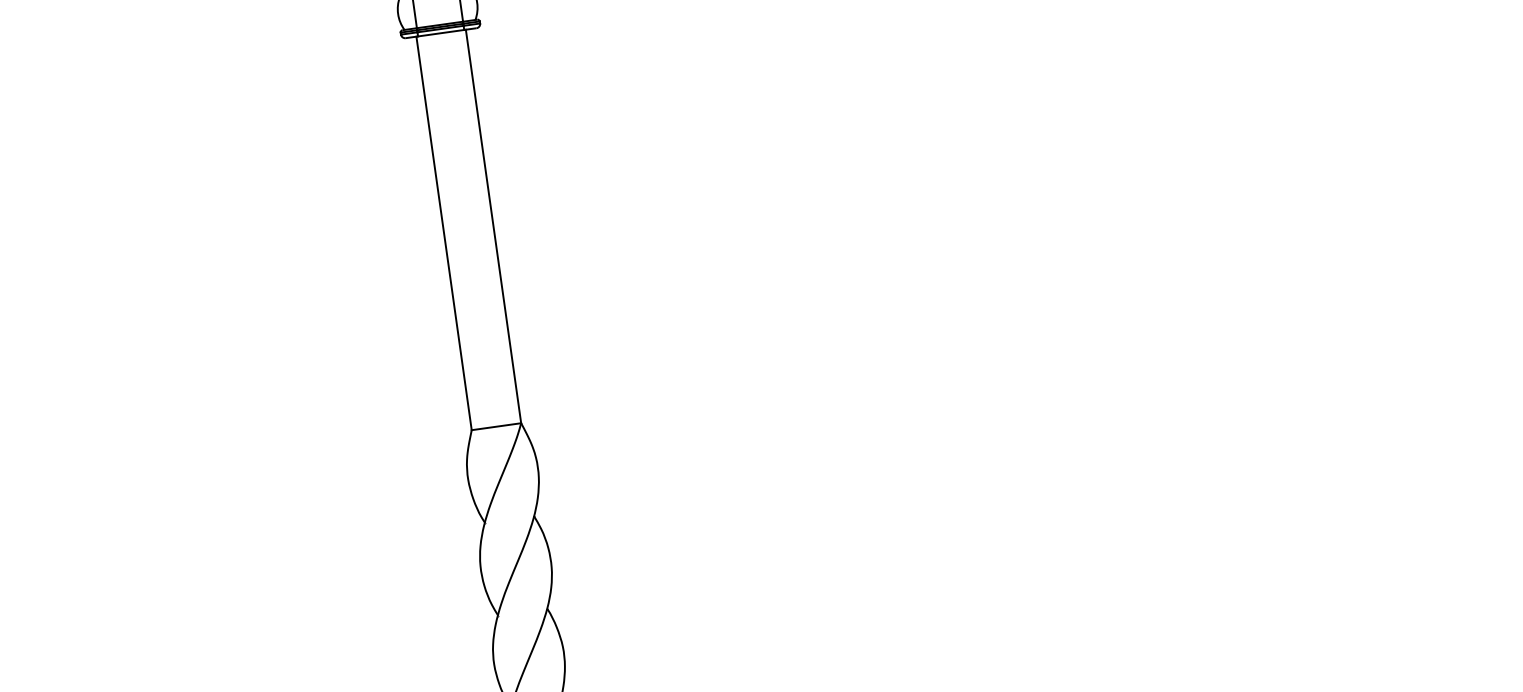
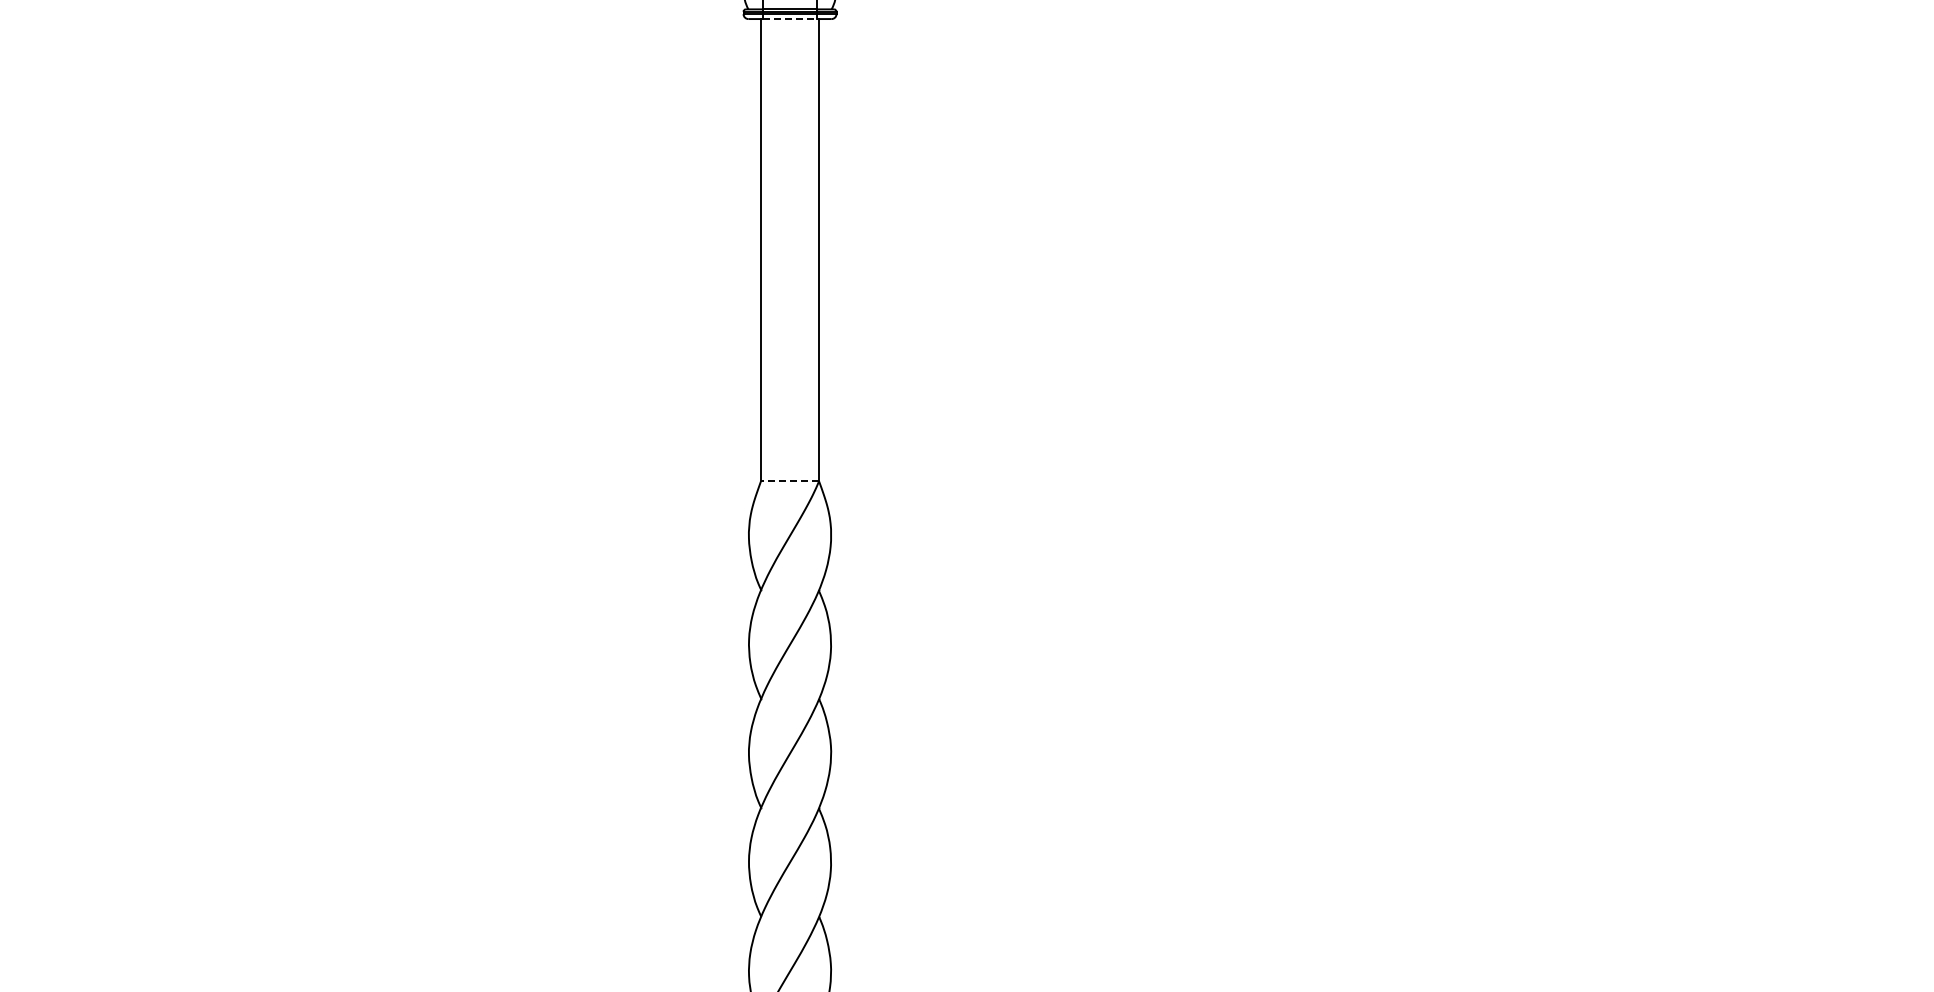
line: (441, 33) -> (790, 19), solid -> dashed
line: (496, 426) -> (789, 481), solid -> dashed

